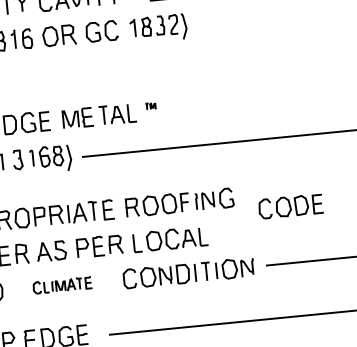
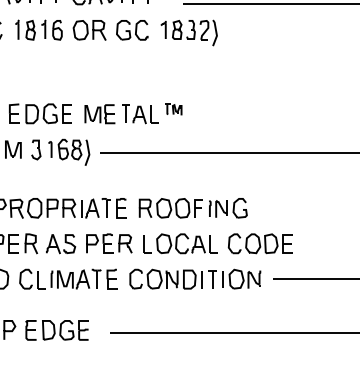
part: (150, 106) -> (173, 109), size x1.67
part: (289, 206) -> (259, 243), moved
part: (62, 284) -> (68, 278), size x1.67

